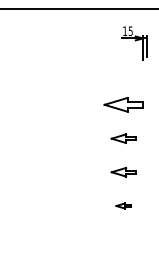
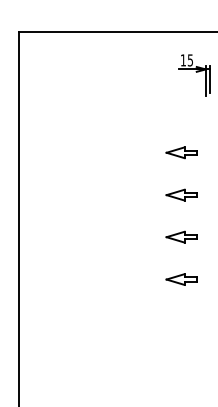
part: (123, 104) -> (181, 152), size x0.62
part: (123, 205) -> (181, 279), size x1.67

